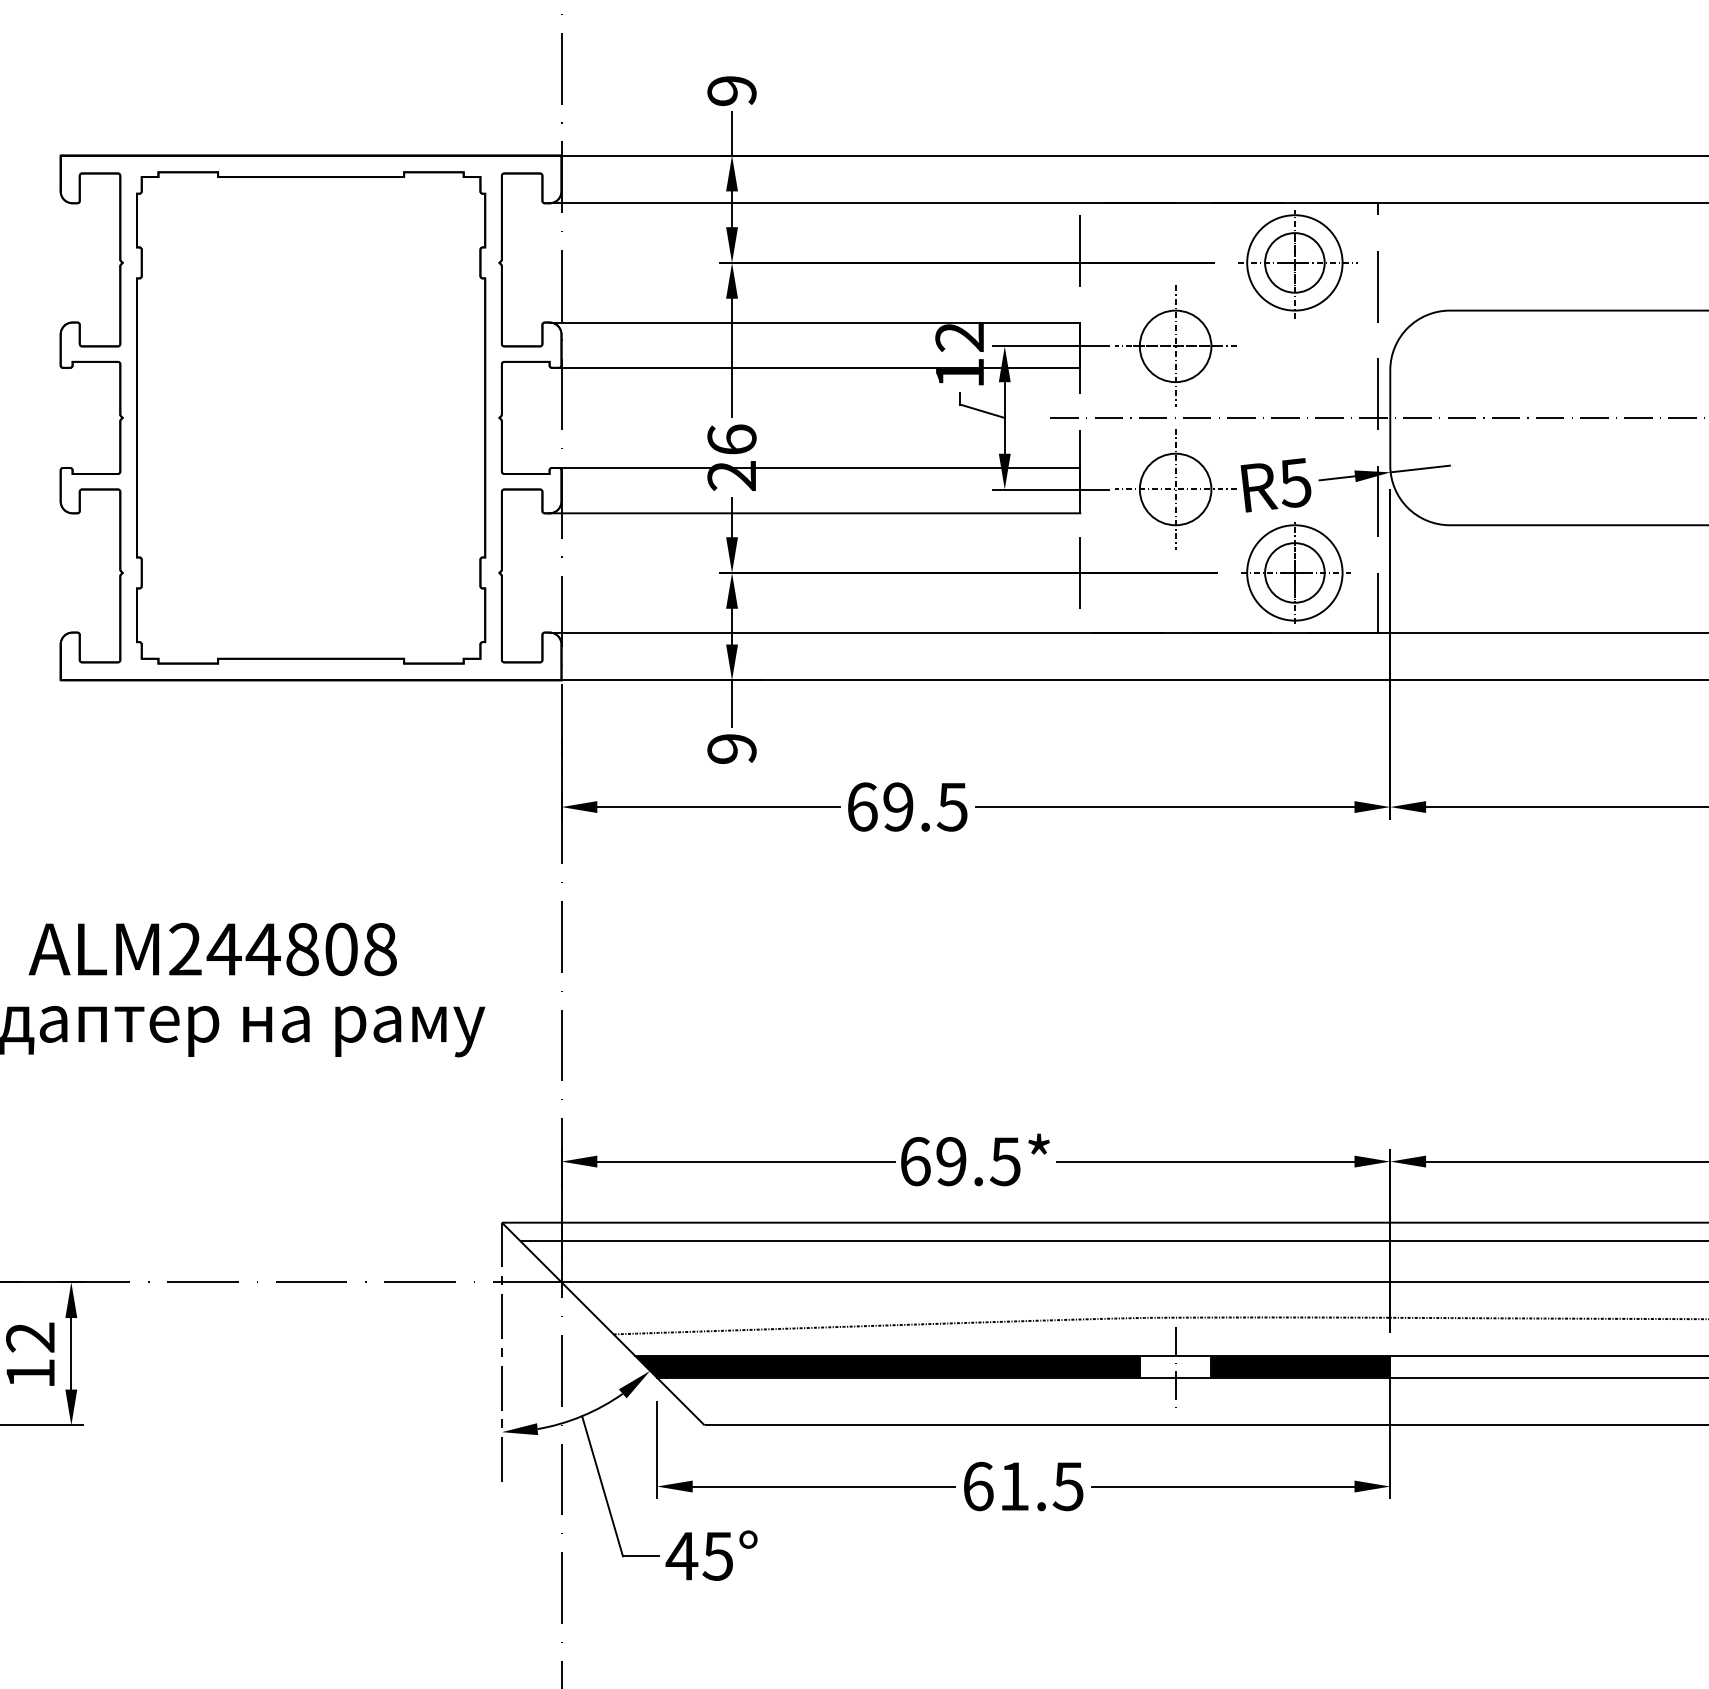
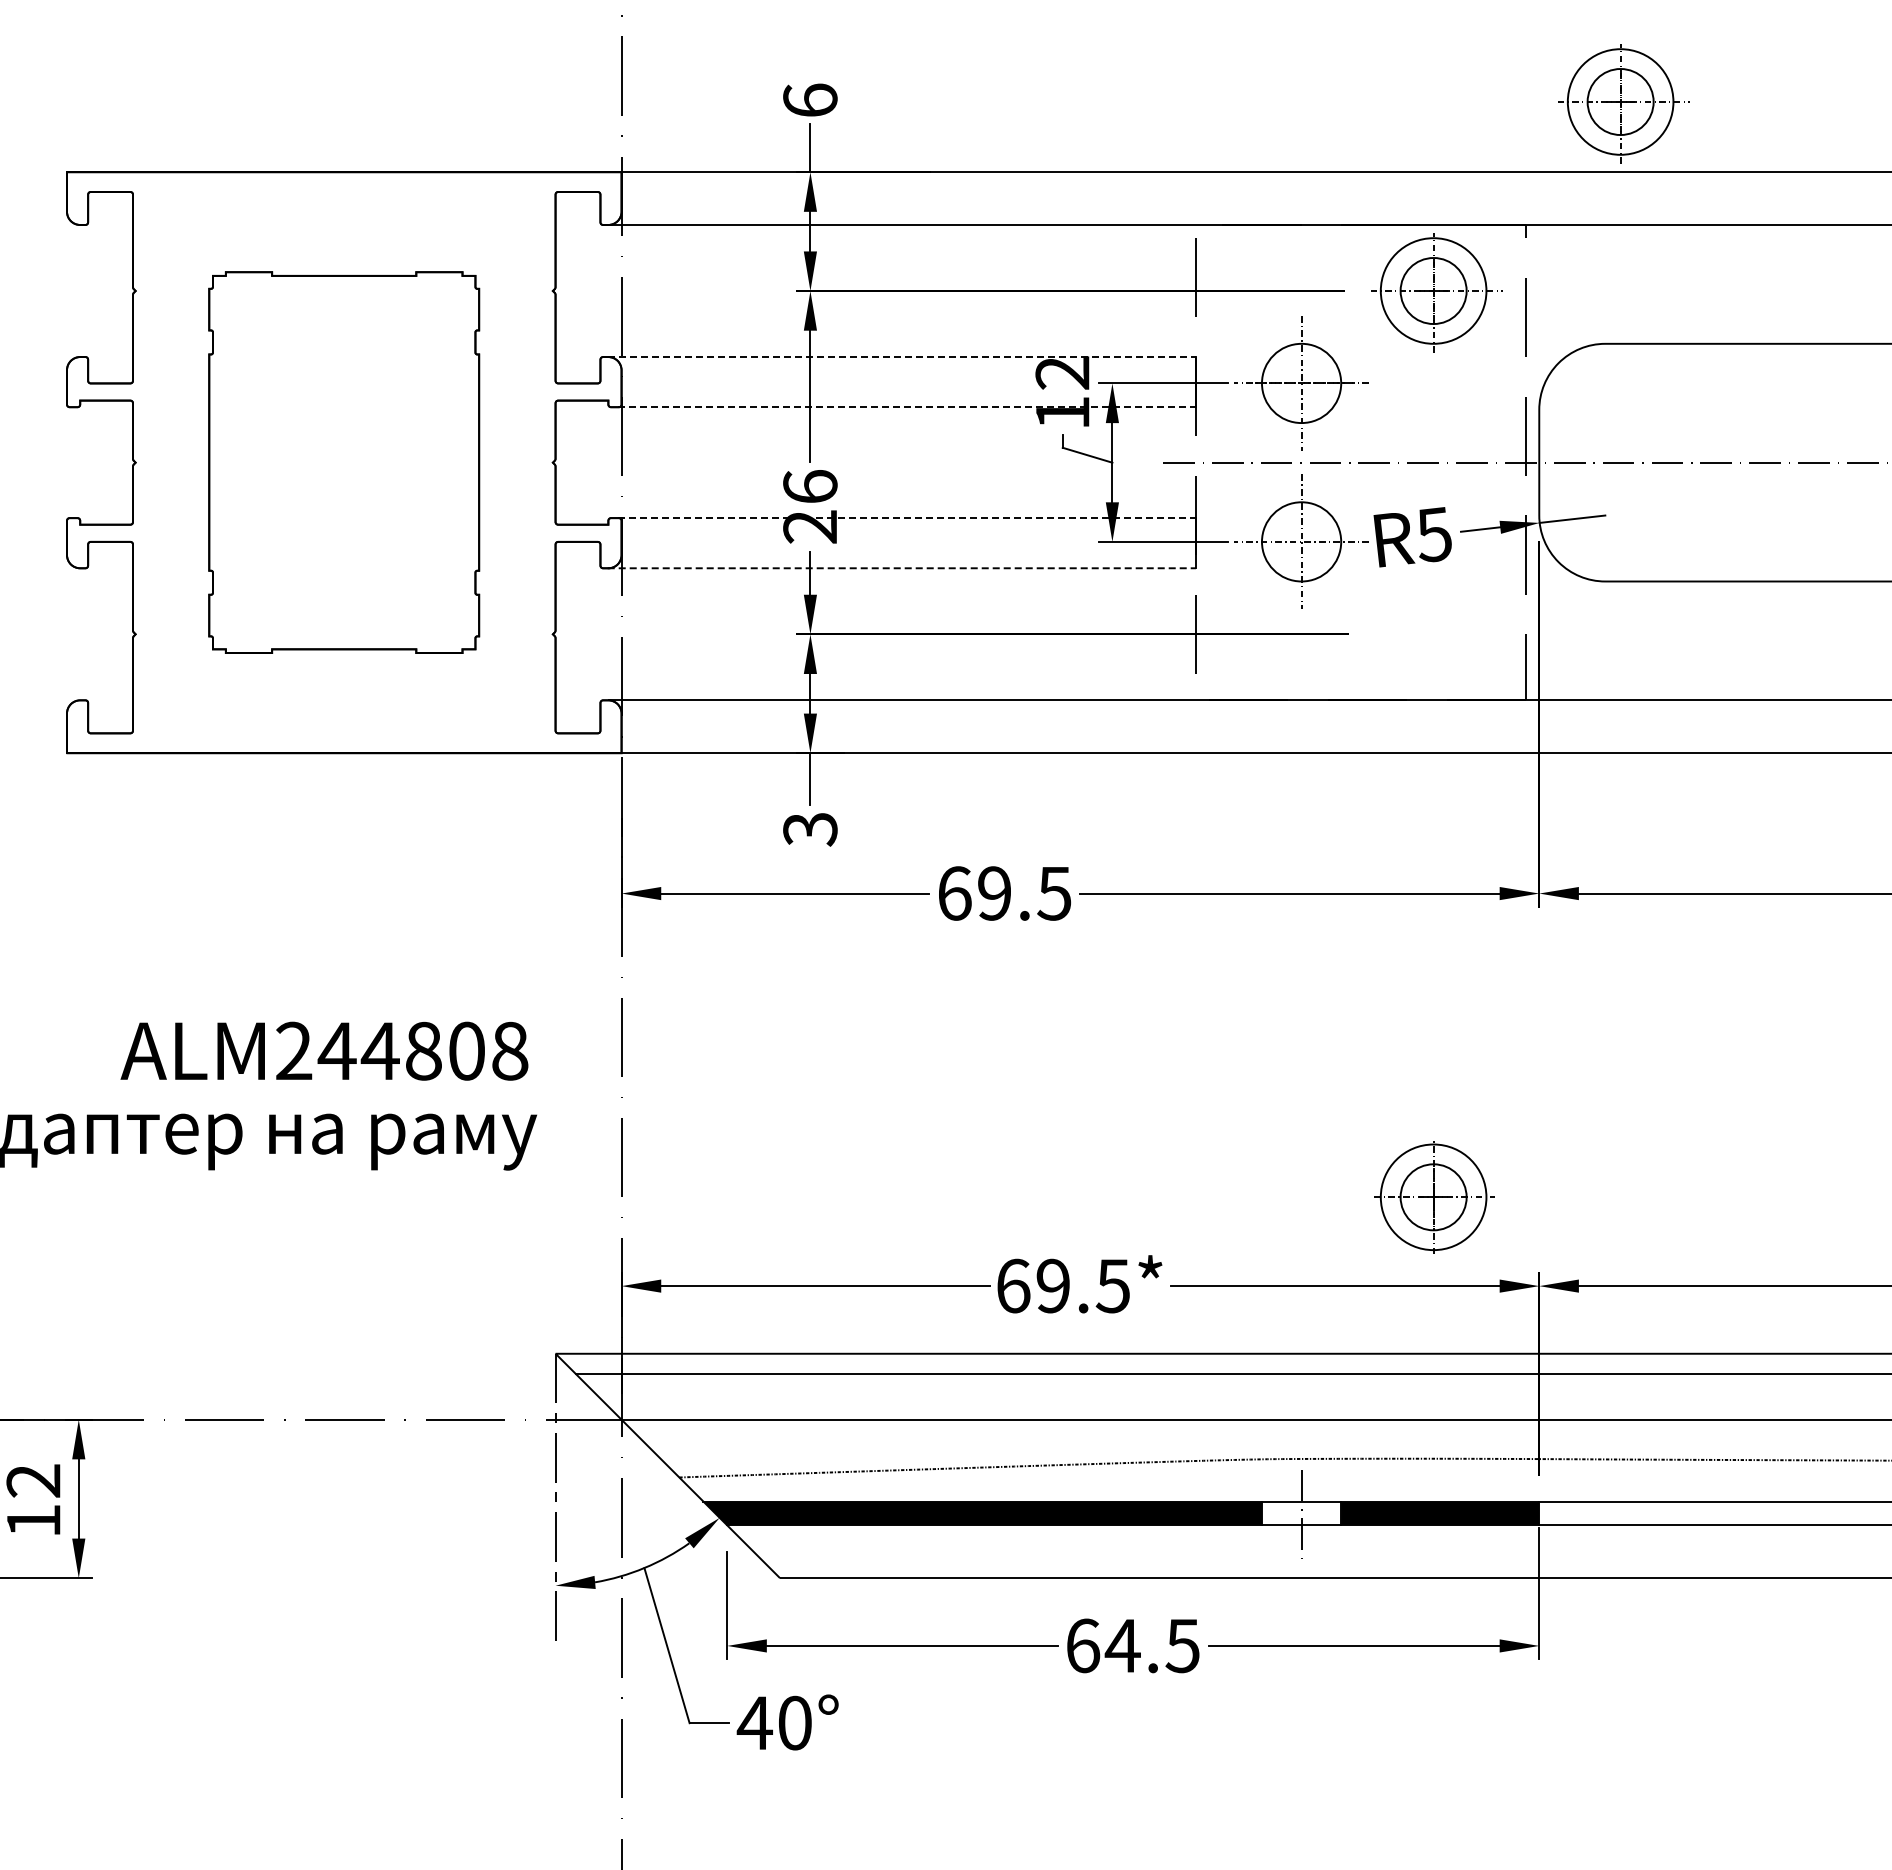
text: (732, 90) -> (810, 100), 9 -> 6
part: (1466, 93) -> (1623, 103), added
line: (815, 322) -> (902, 357), solid -> dashed
line: (819, 368) -> (907, 407), solid -> dashed
part: (310, 417) -> (343, 462), size x0.7
line: (819, 468) -> (907, 518), solid -> dashed
line: (815, 513) -> (902, 568), solid -> dashed
part: (1295, 573) -> (1434, 1197), moved
text: (732, 749) -> (810, 829), 9 -> 3
text: (212, 948) -> (324, 1050), moved
text: (1013, 1486) -> (1122, 1645), 61.5 -> 64.5
text: (717, 1555) -> (794, 1722), 45° -> 40°

